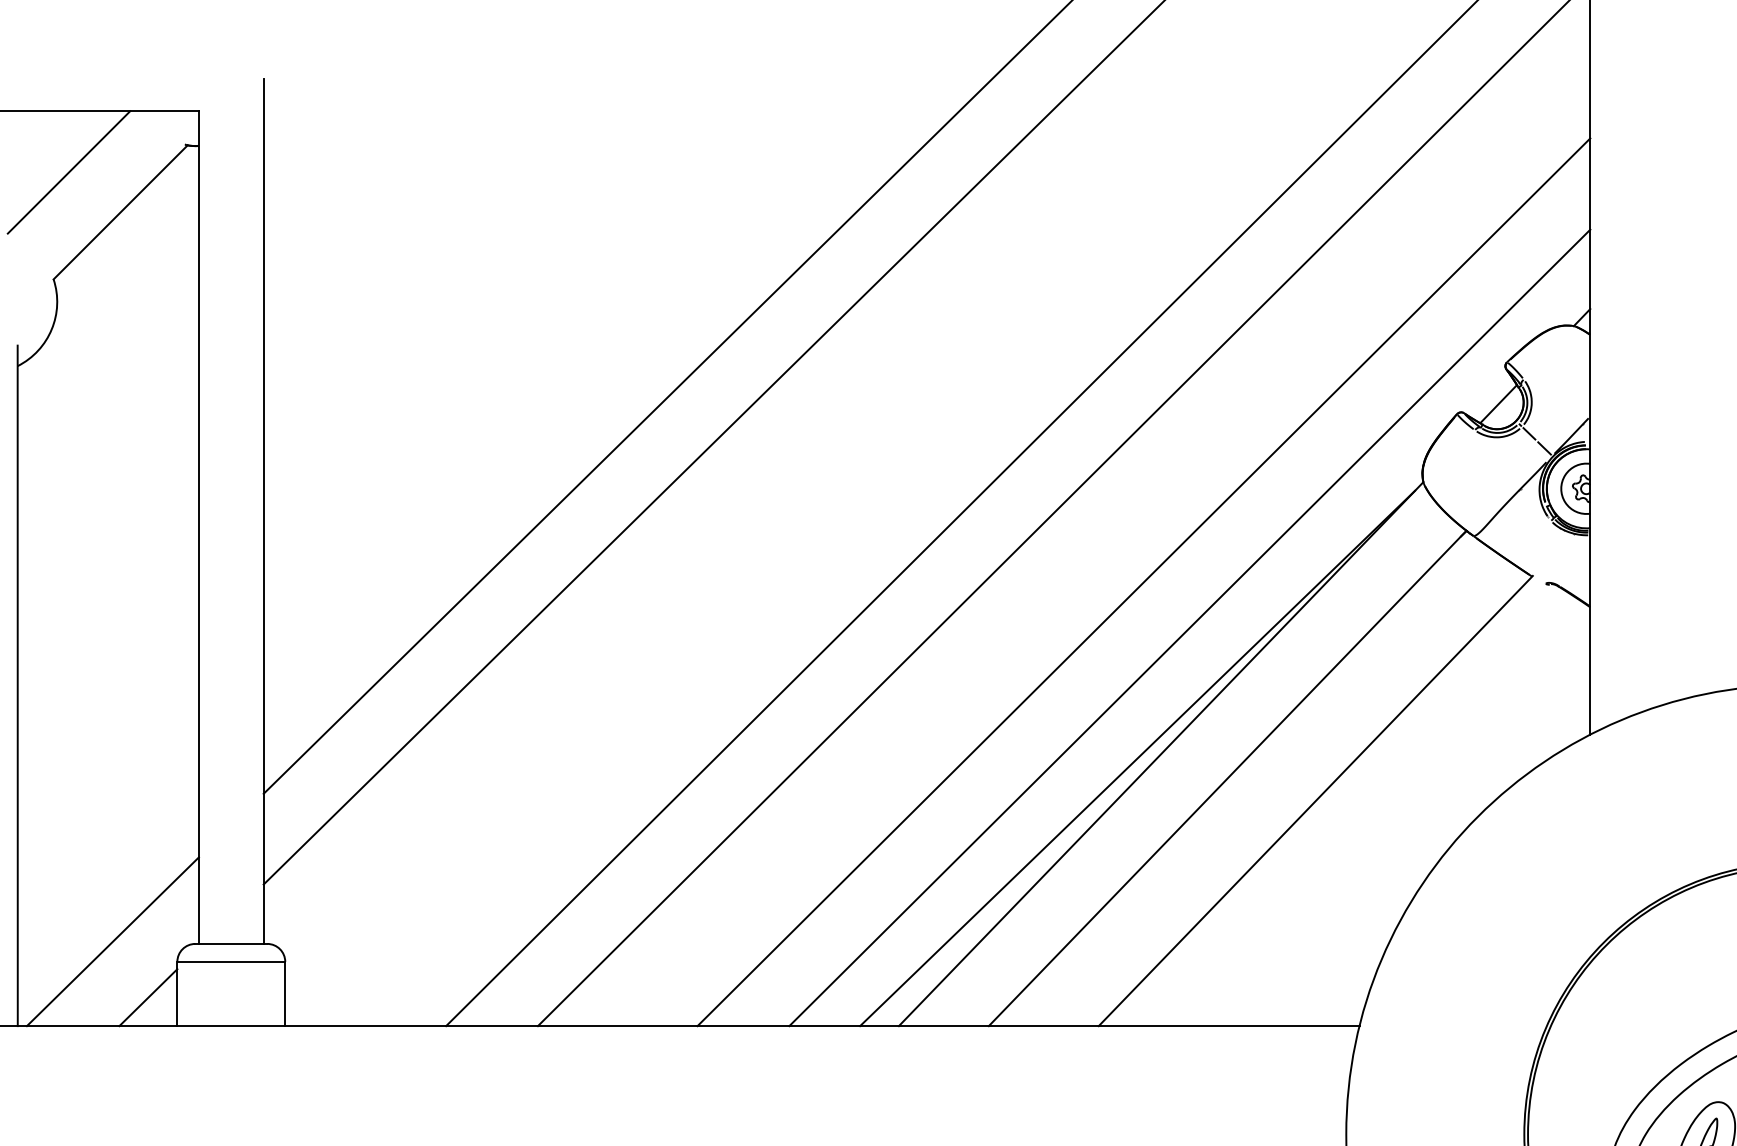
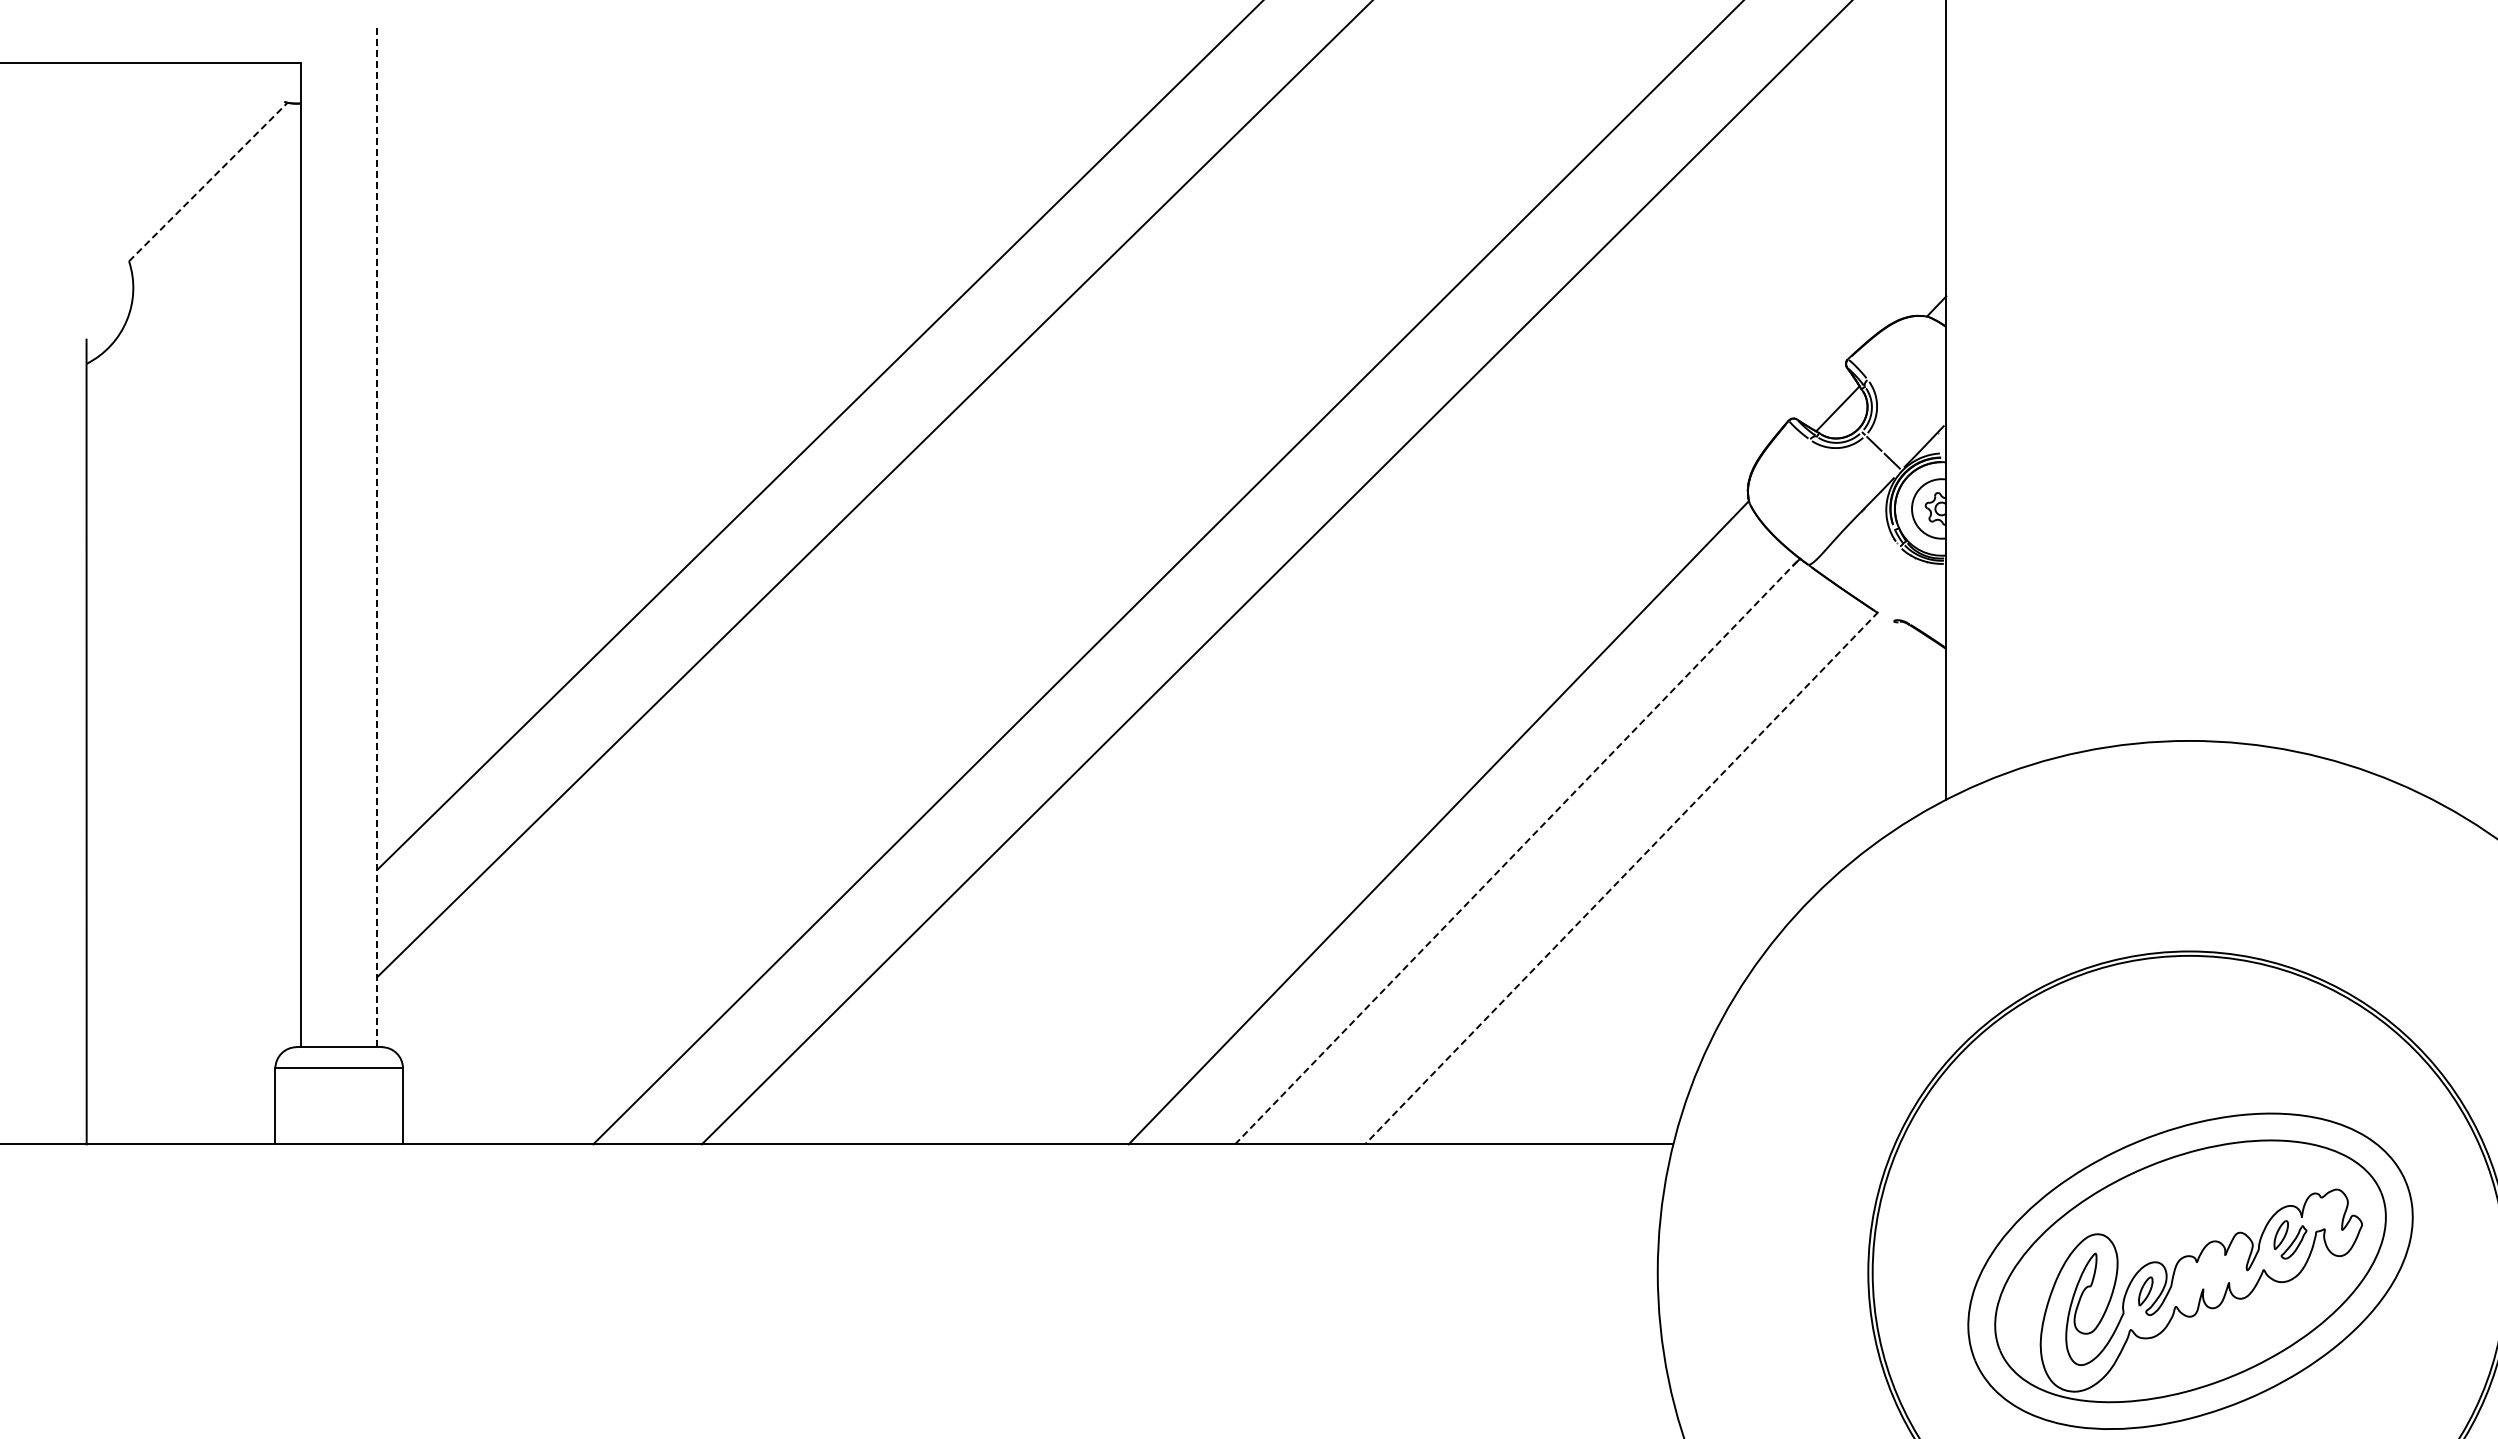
line: (68, 172) -> (146, 134), removed
line: (120, 211) -> (208, 181), solid -> dashed
line: (263, 511) -> (377, 535), solid -> dashed
line: (1143, 582) -> (1418, 619), removed
line: (1189, 627) -> (1472, 673), removed
line: (1137, 758) -> (1410, 827), removed
line: (1227, 778) -> (1517, 851), solid -> dashed
line: (1315, 801) -> (1621, 878), solid -> dashed
line: (112, 941) -> (198, 1044), removed
line: (147, 997) -> (240, 1110), removed

